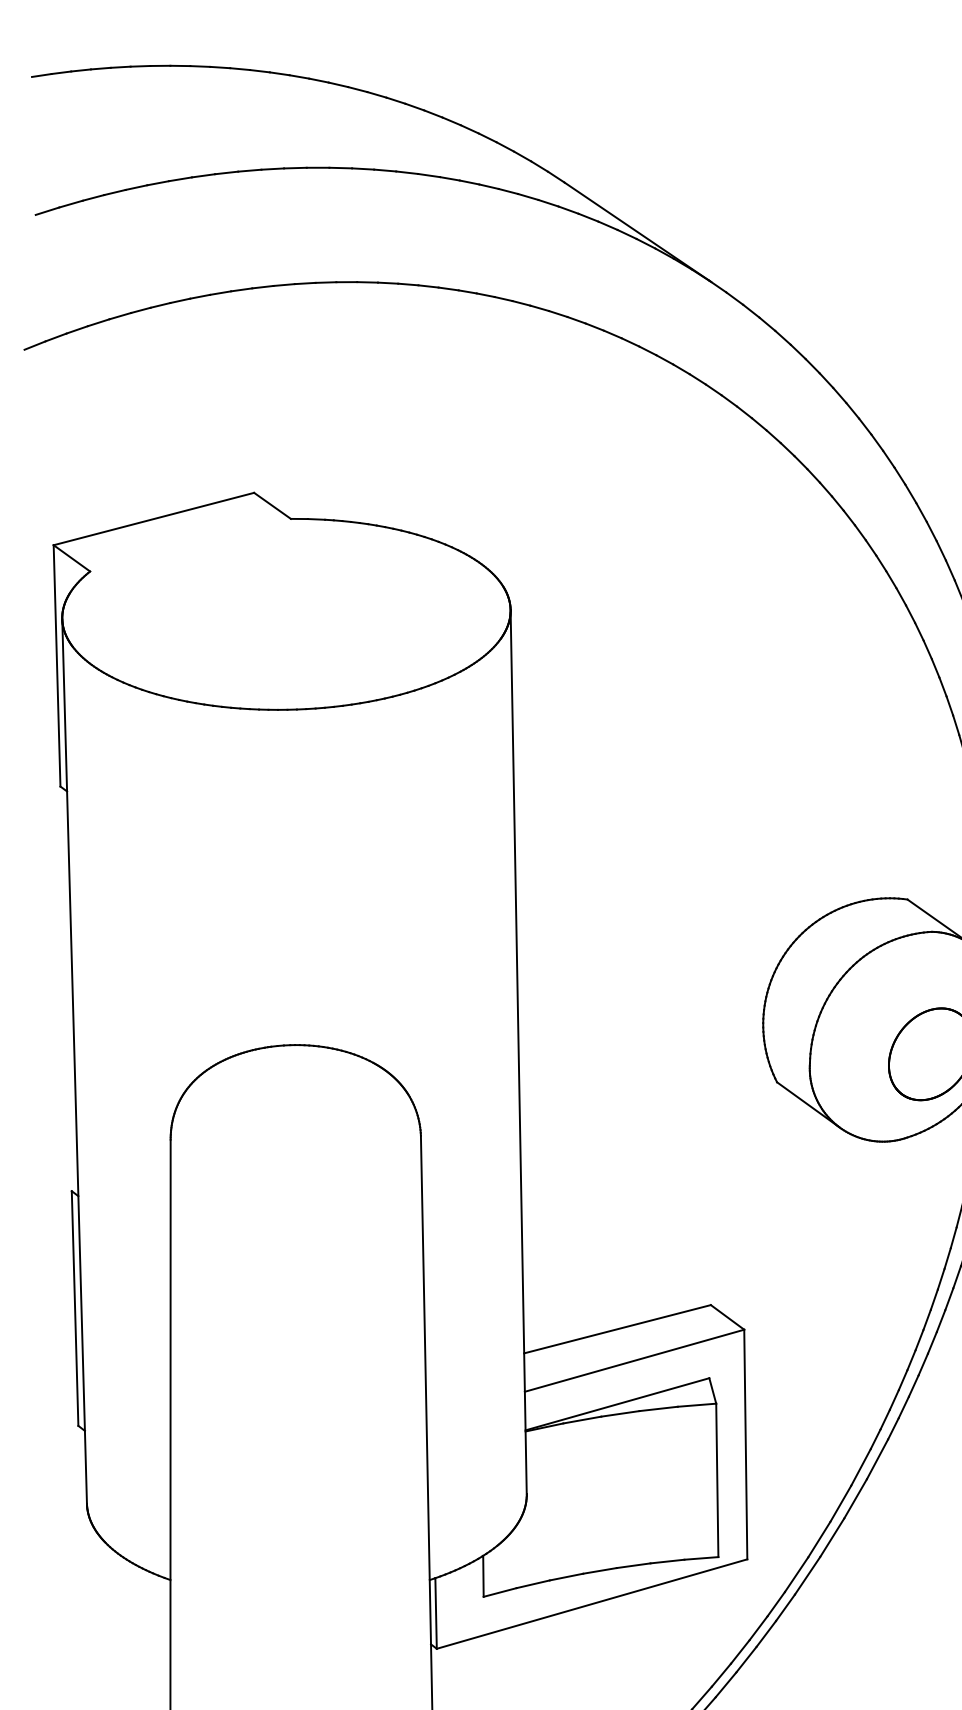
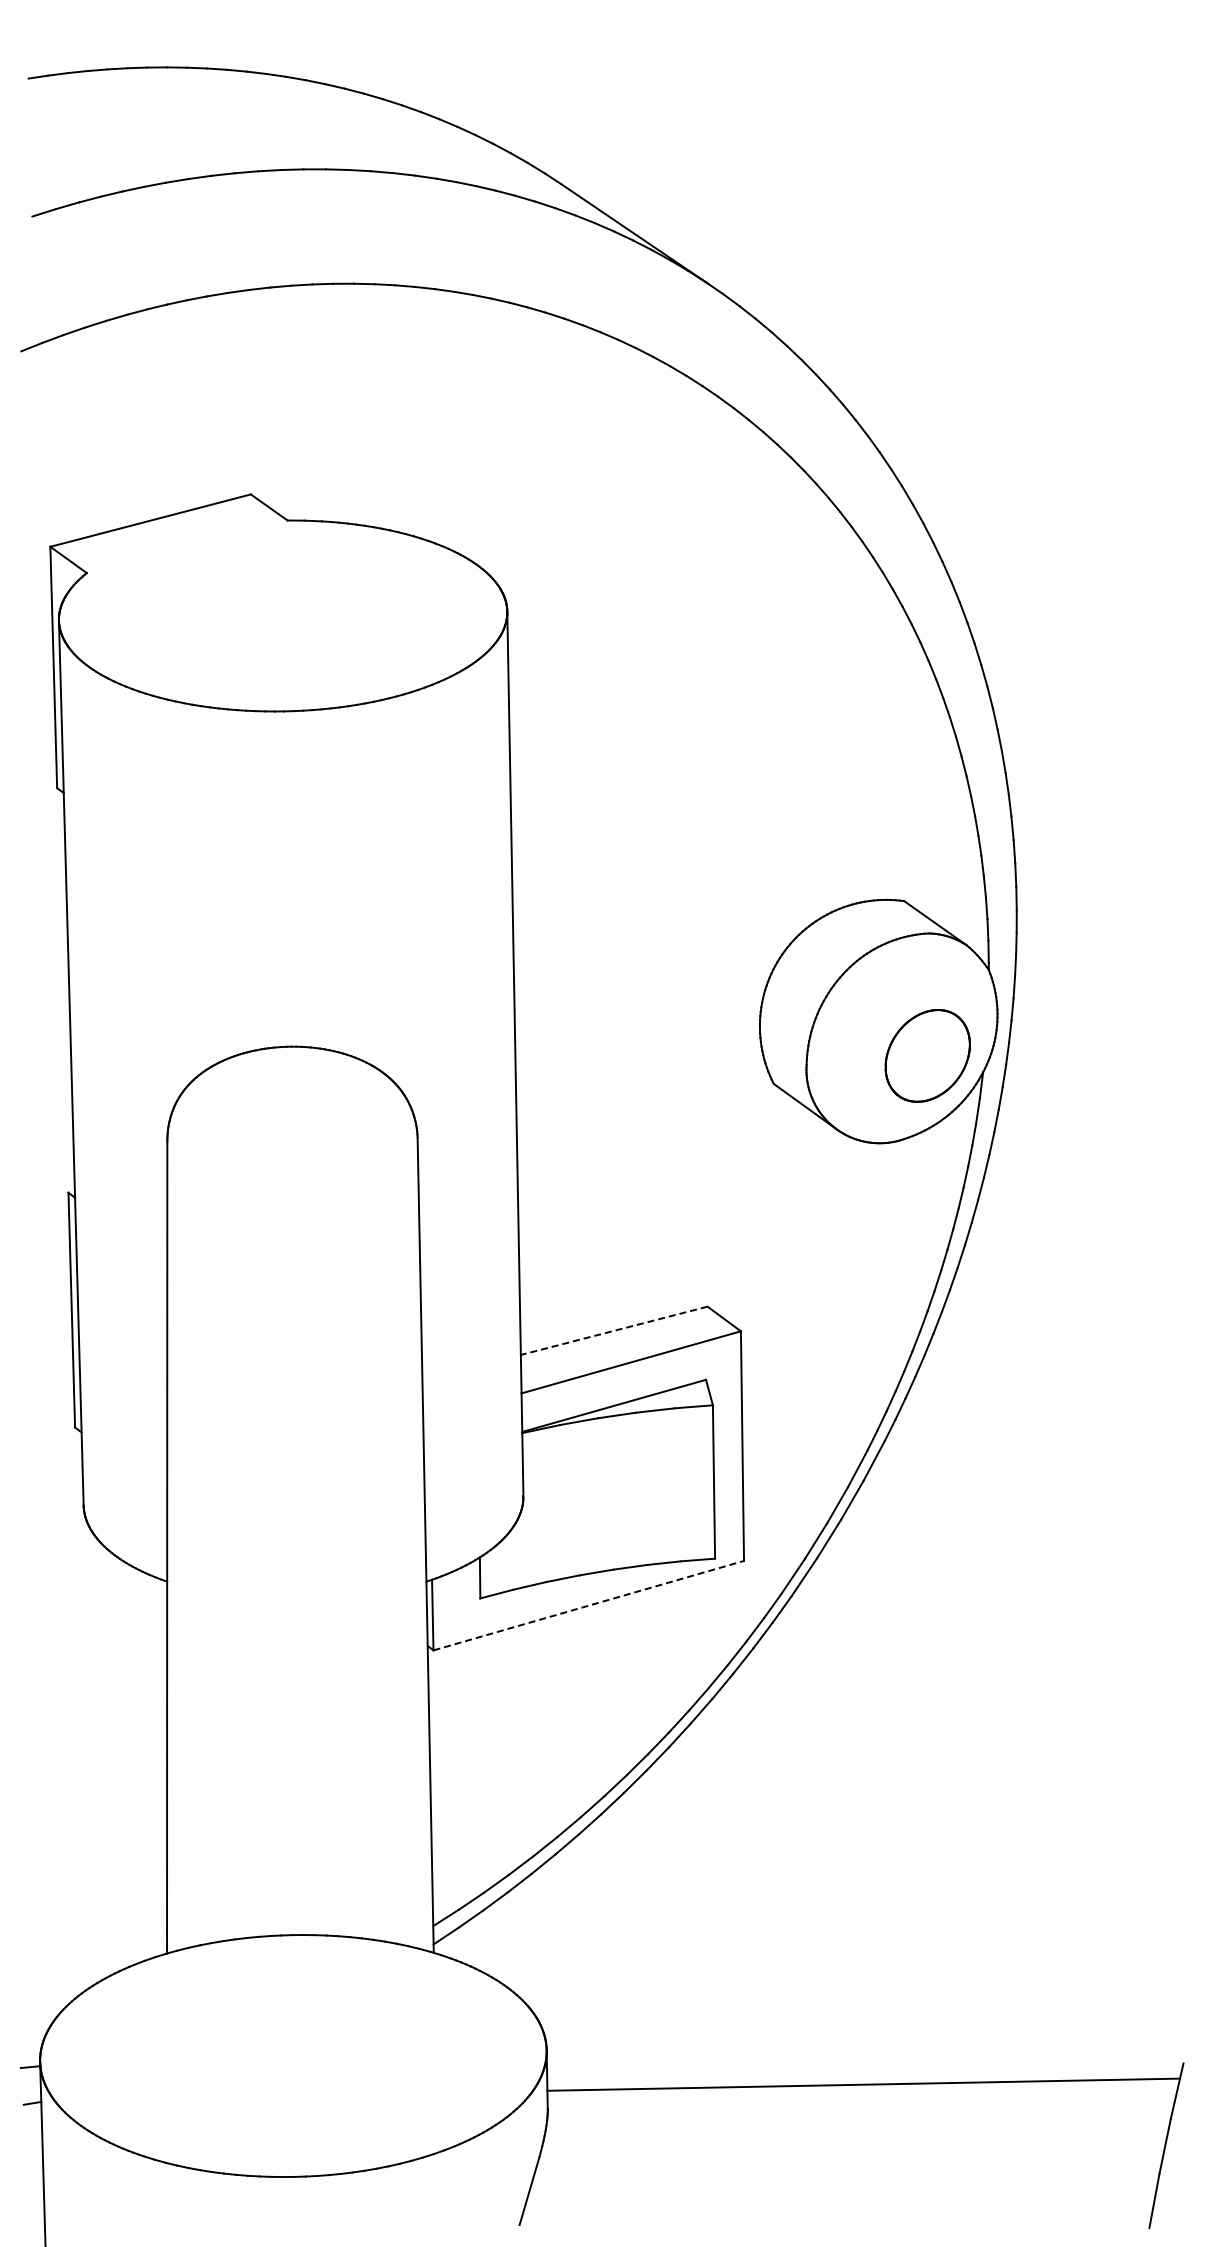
line: (616, 1328) -> (613, 1330), solid -> dashed
line: (591, 1603) -> (588, 1605), solid -> dashed

